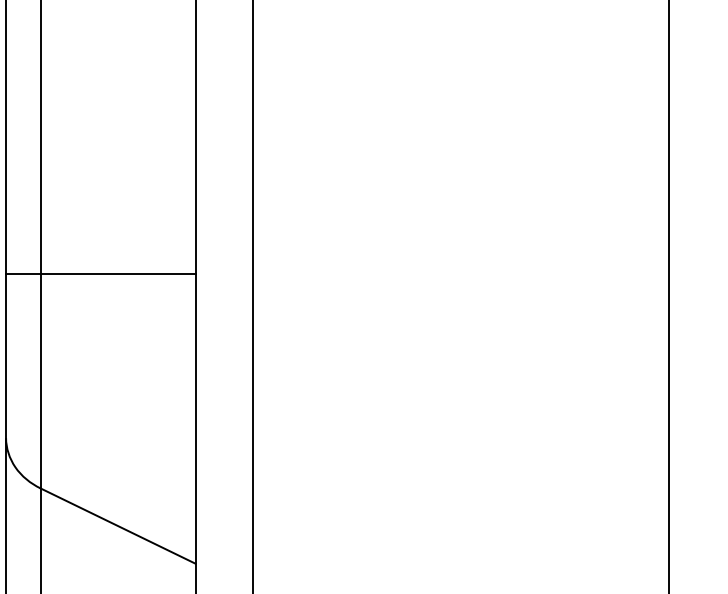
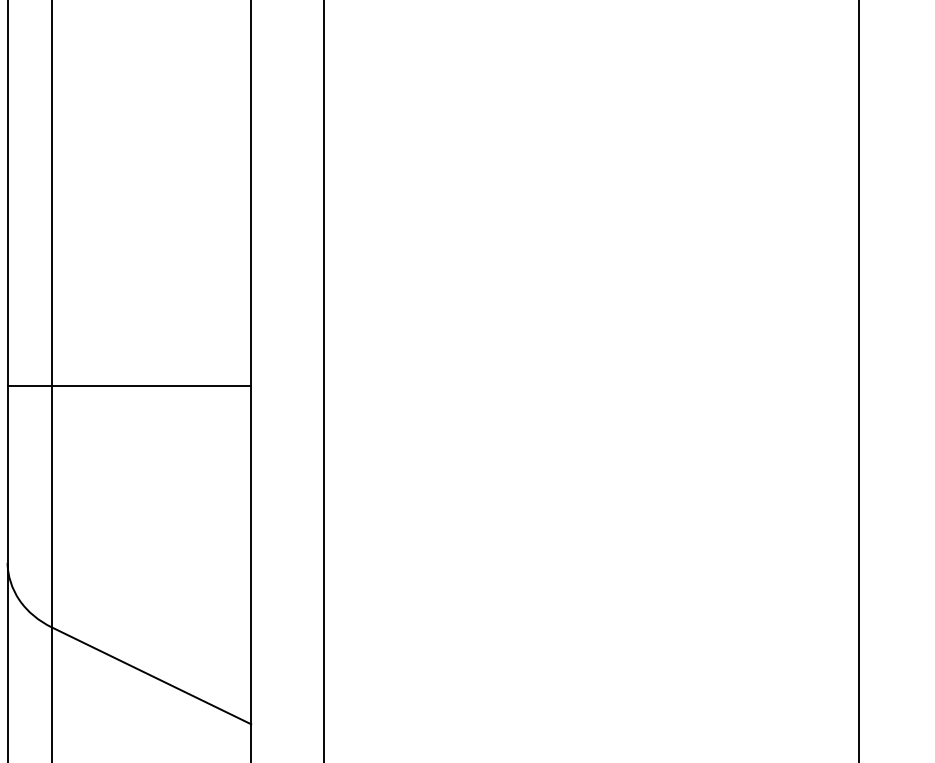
line: (100, 273) -> (128, 385), moved

